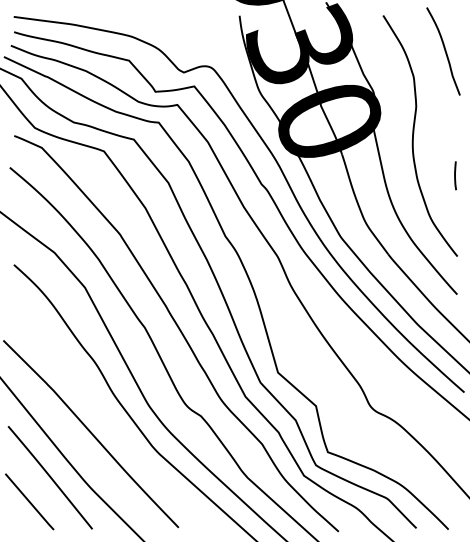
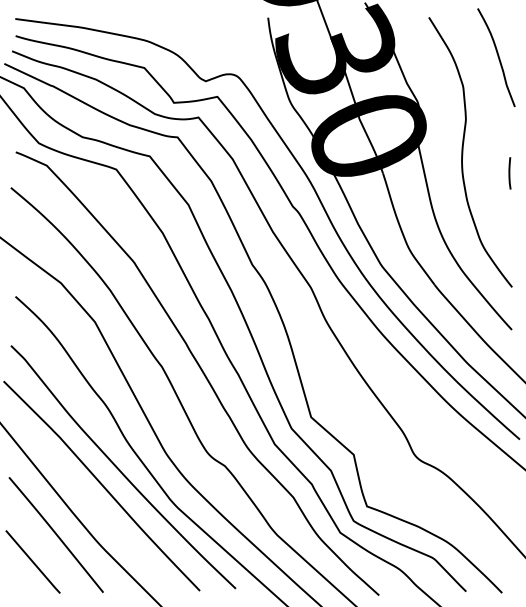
line: (455, 175) -> (509, 173), moved
curve: (107, 419) -> (120, 469), added

